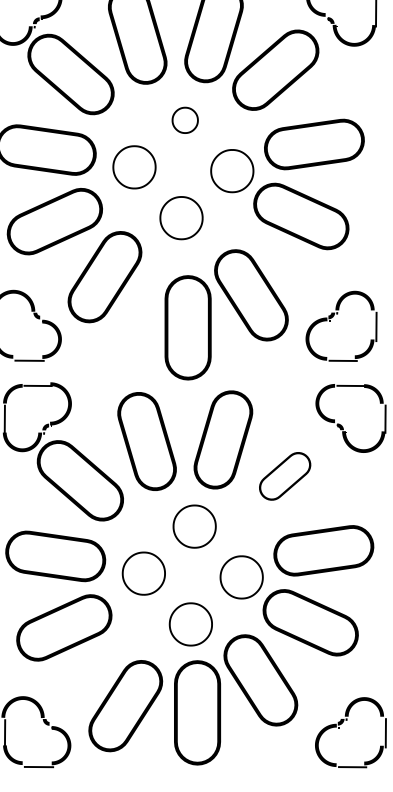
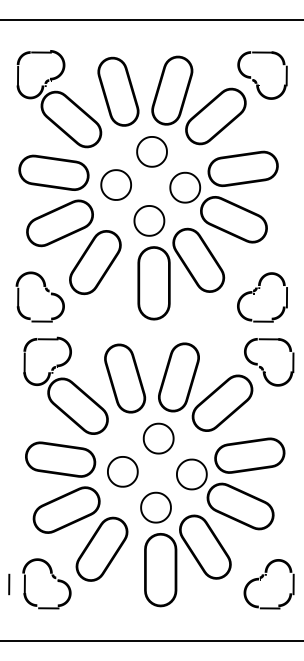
part: (184, 119) -> (151, 151), size x1.67
part: (235, 311) -> (187, 271), moved
part: (285, 475) -> (222, 402), size x1.67
part: (124, 704) -> (101, 548), moved

